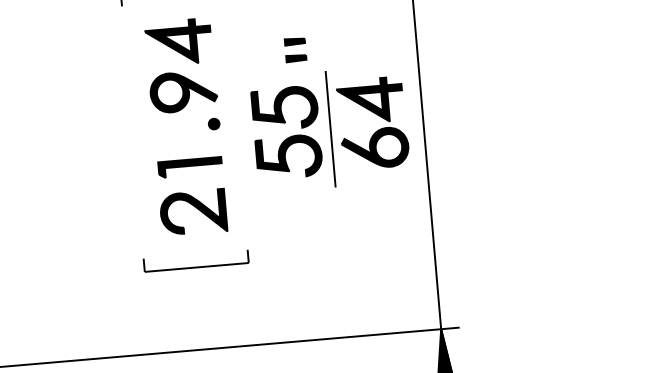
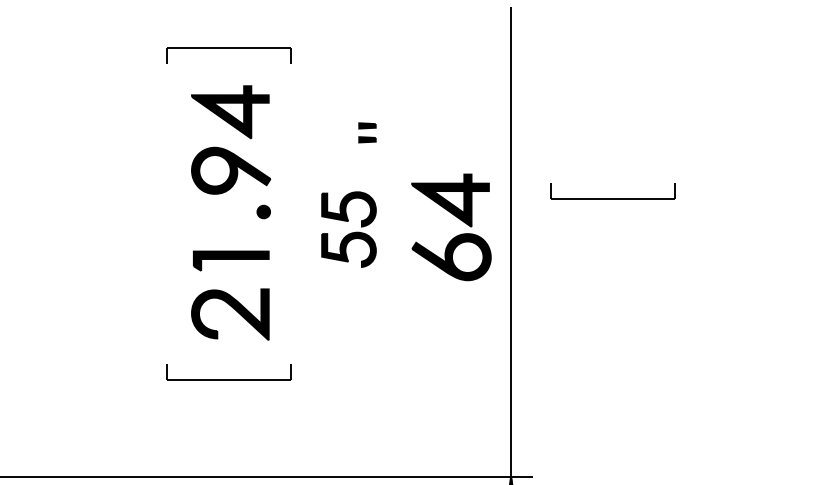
part: (295, 49) -> (367, 132), size x0.7
part: (506, 87) -> (612, 198), added
line: (330, 128) -> (400, 229), removed
part: (286, 132) -> (348, 229), size x0.7

